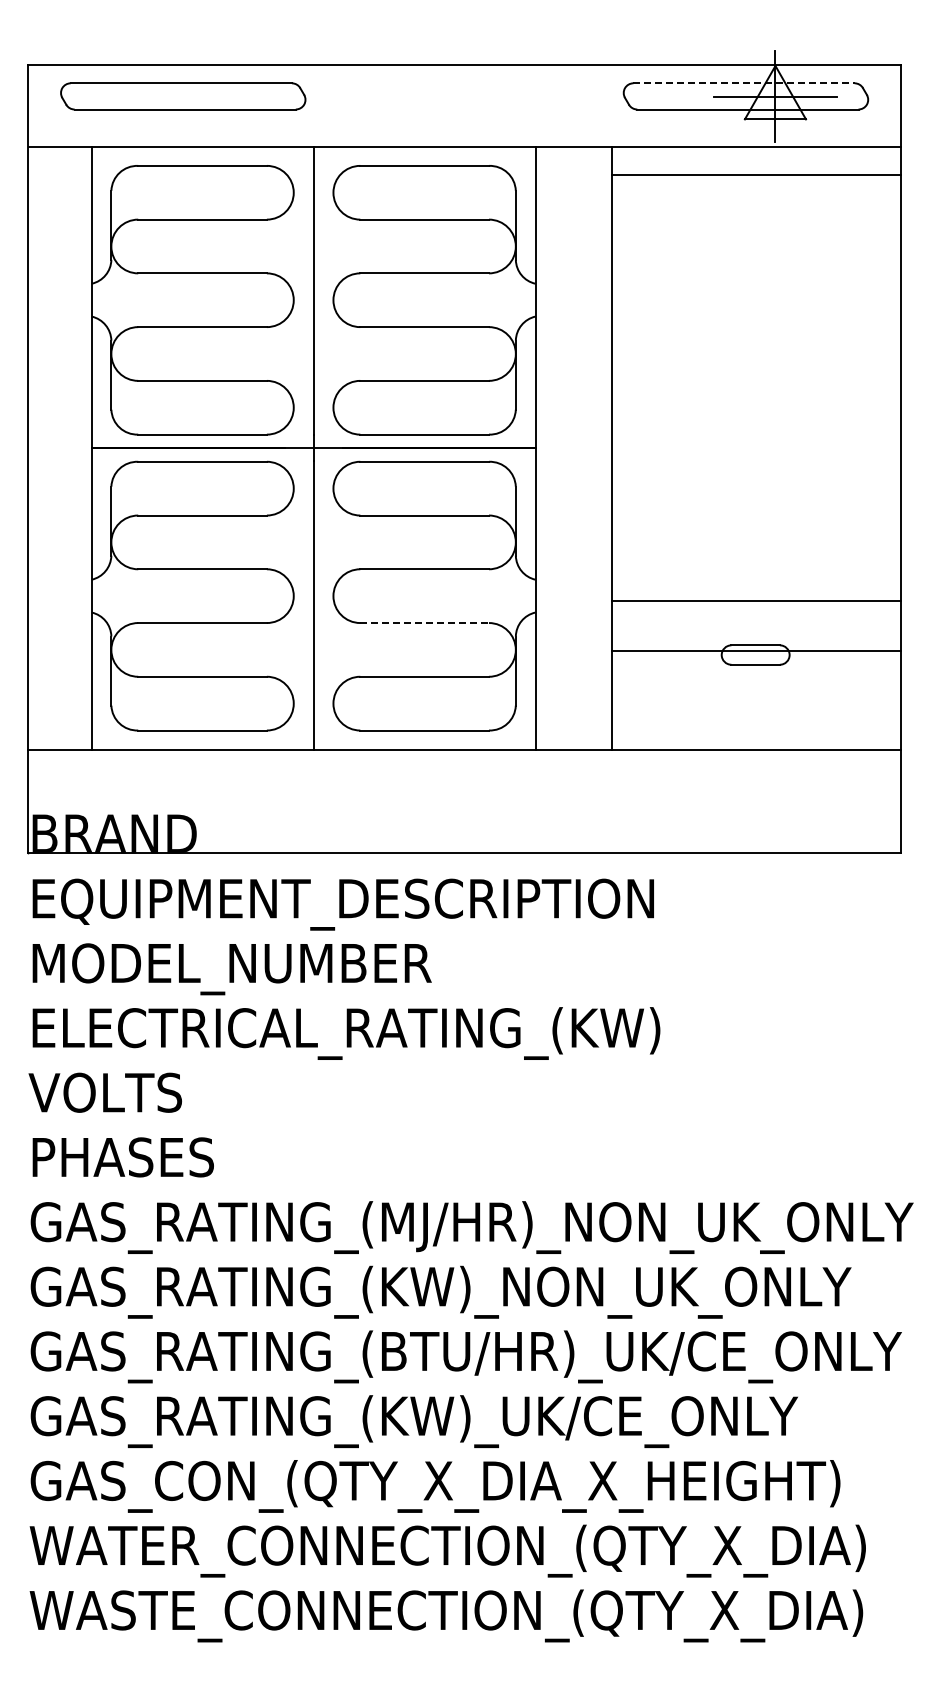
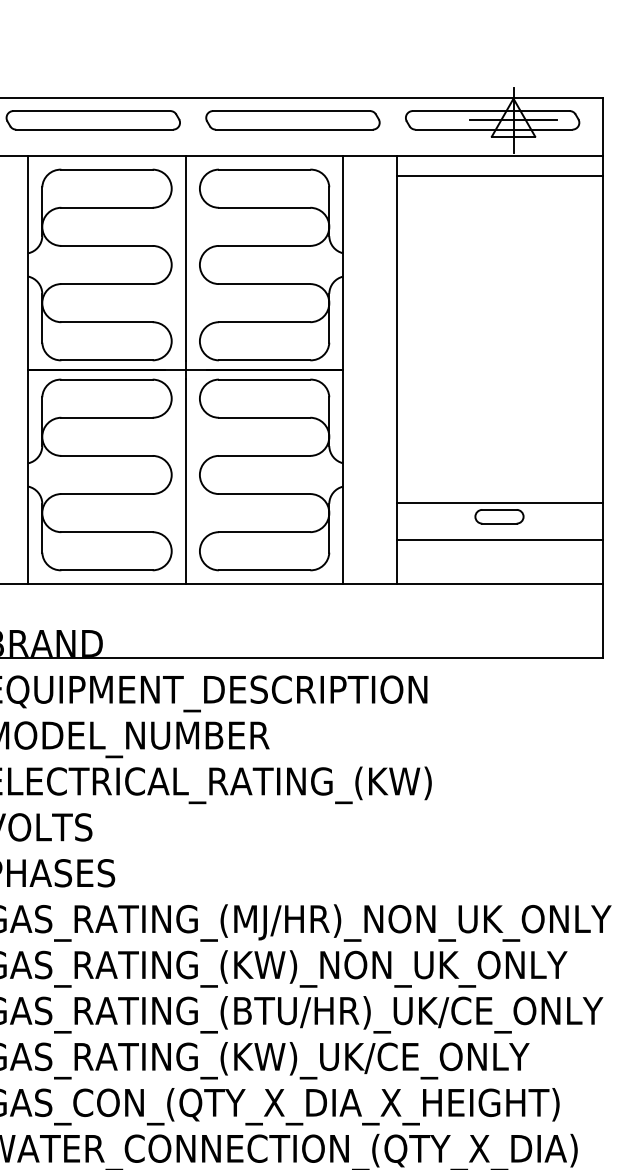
line: (744, 83) -> (491, 111), dashed -> solid
part: (464, 96) -> (292, 120), added
line: (756, 600) -> (500, 502), moved
line: (425, 623) -> (265, 494), dashed -> solid
line: (756, 650) -> (500, 539), moved

